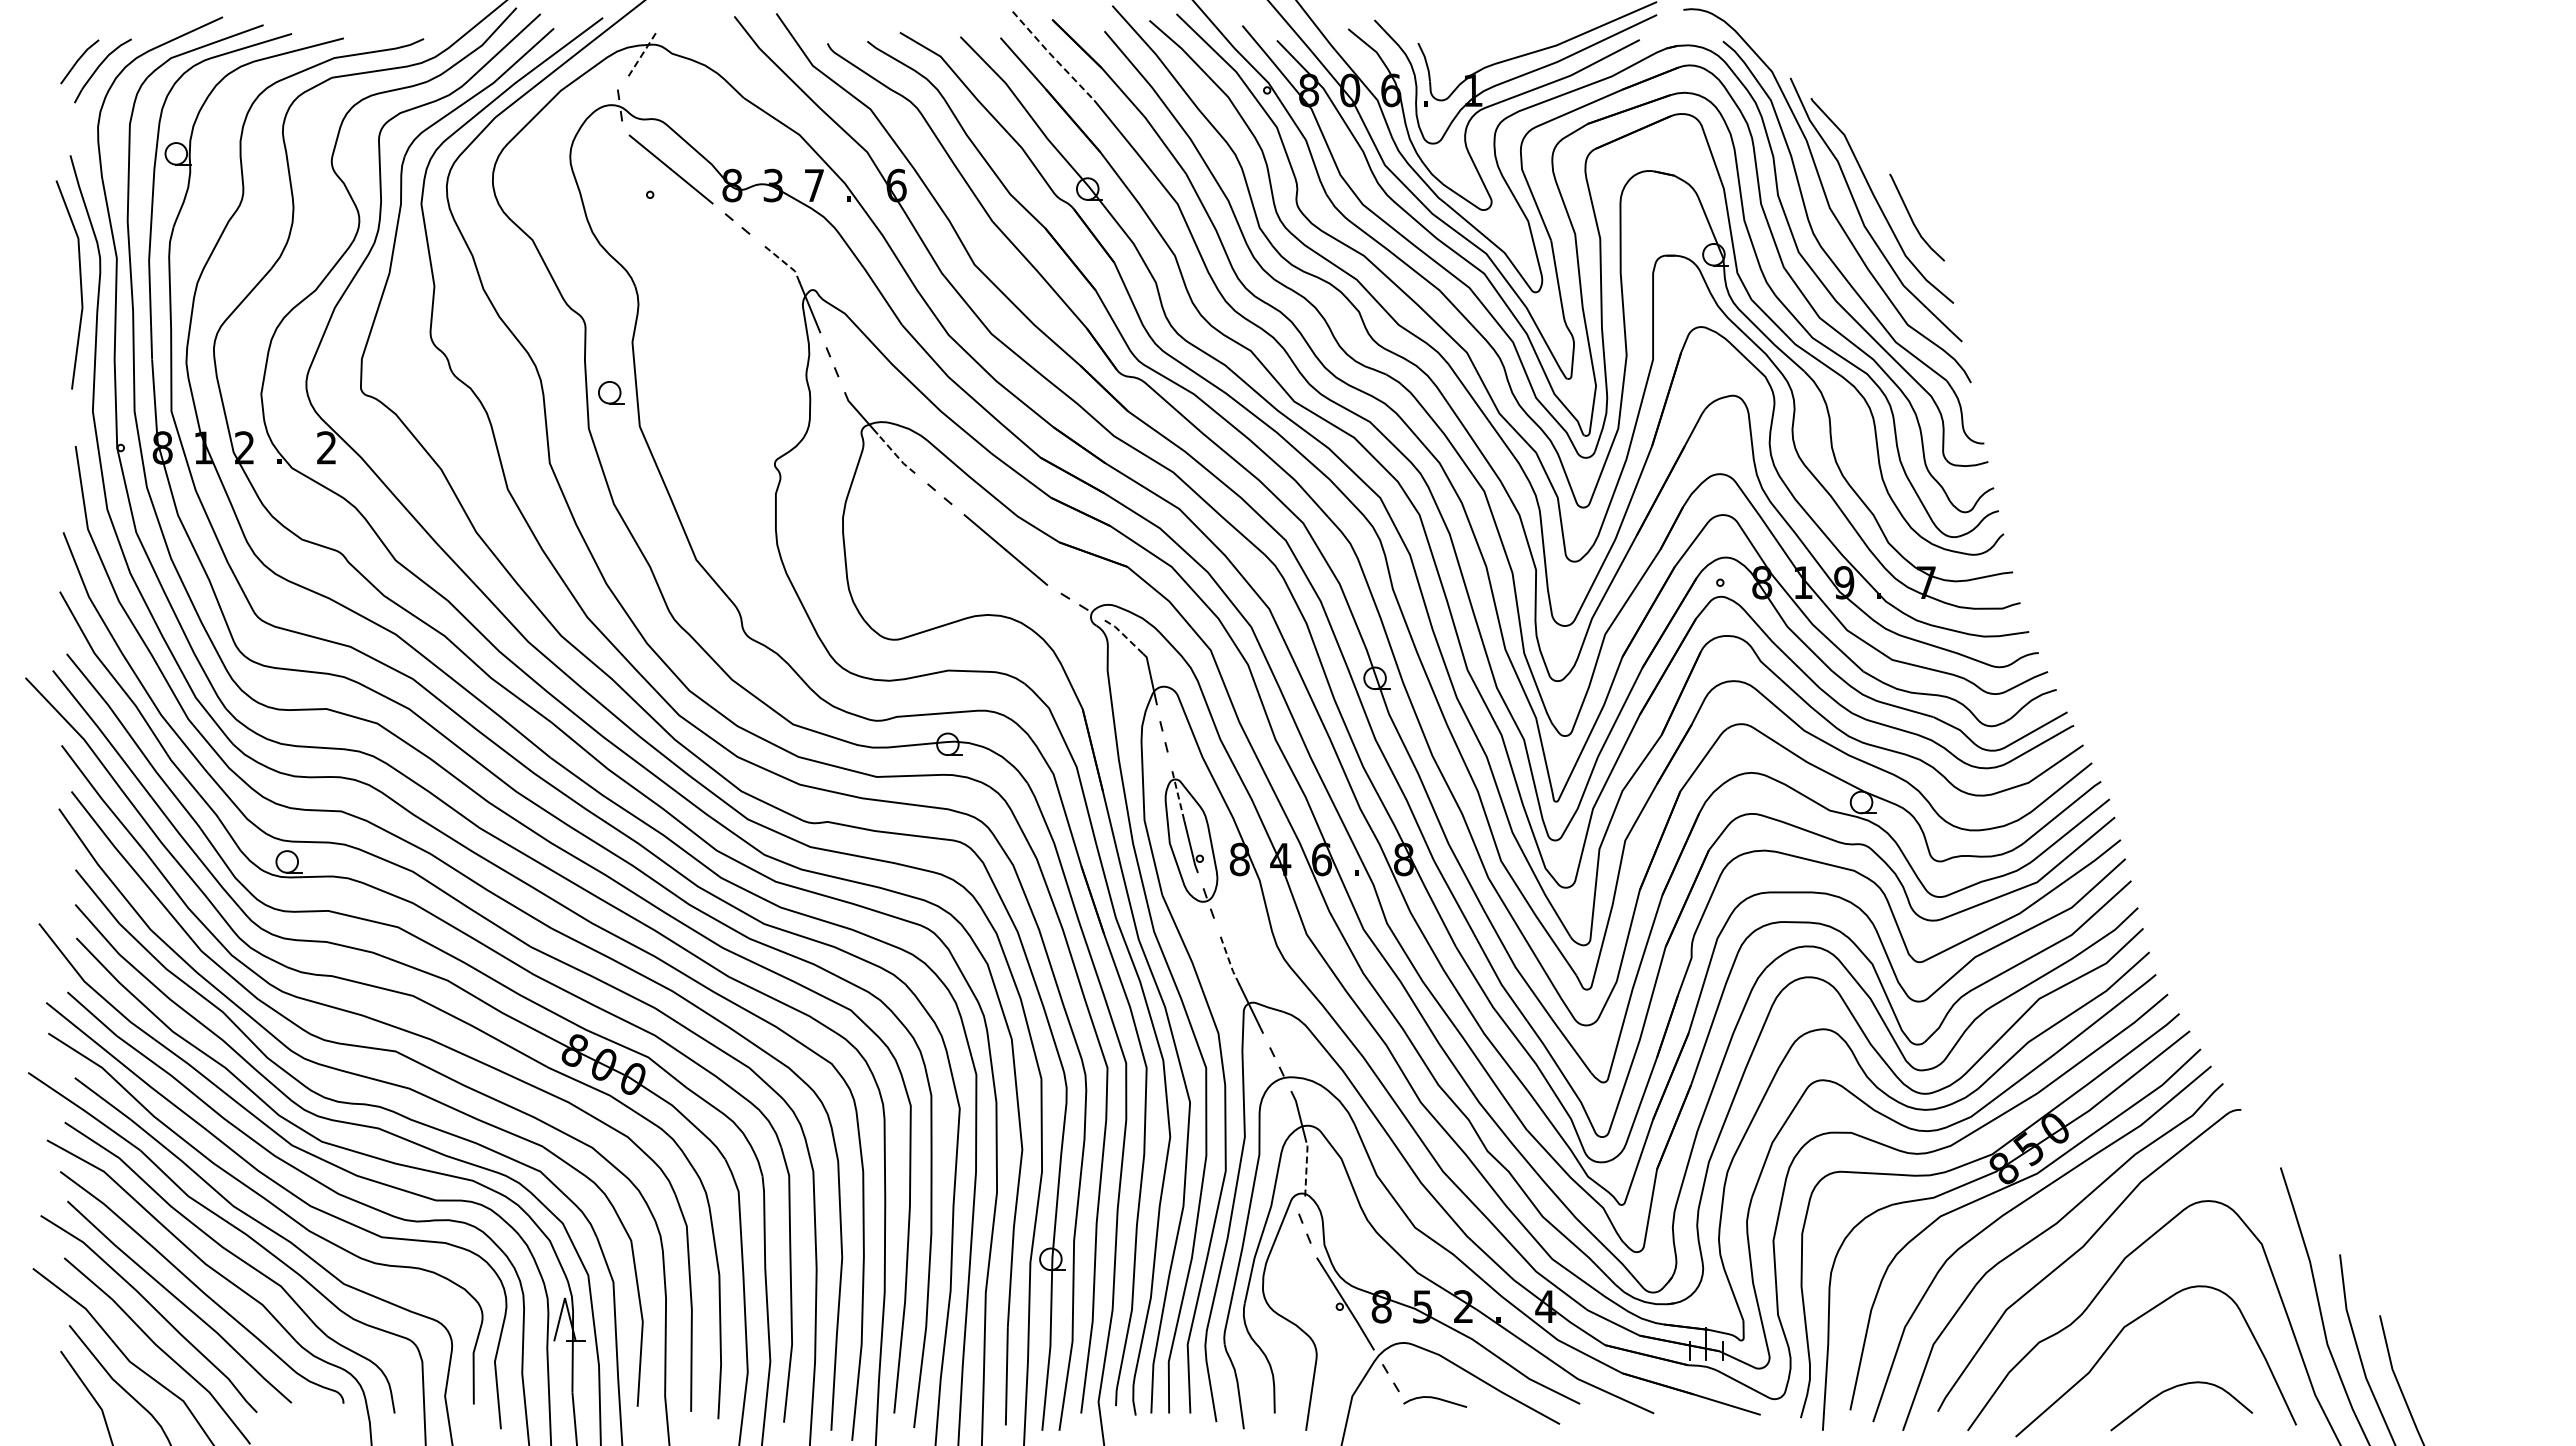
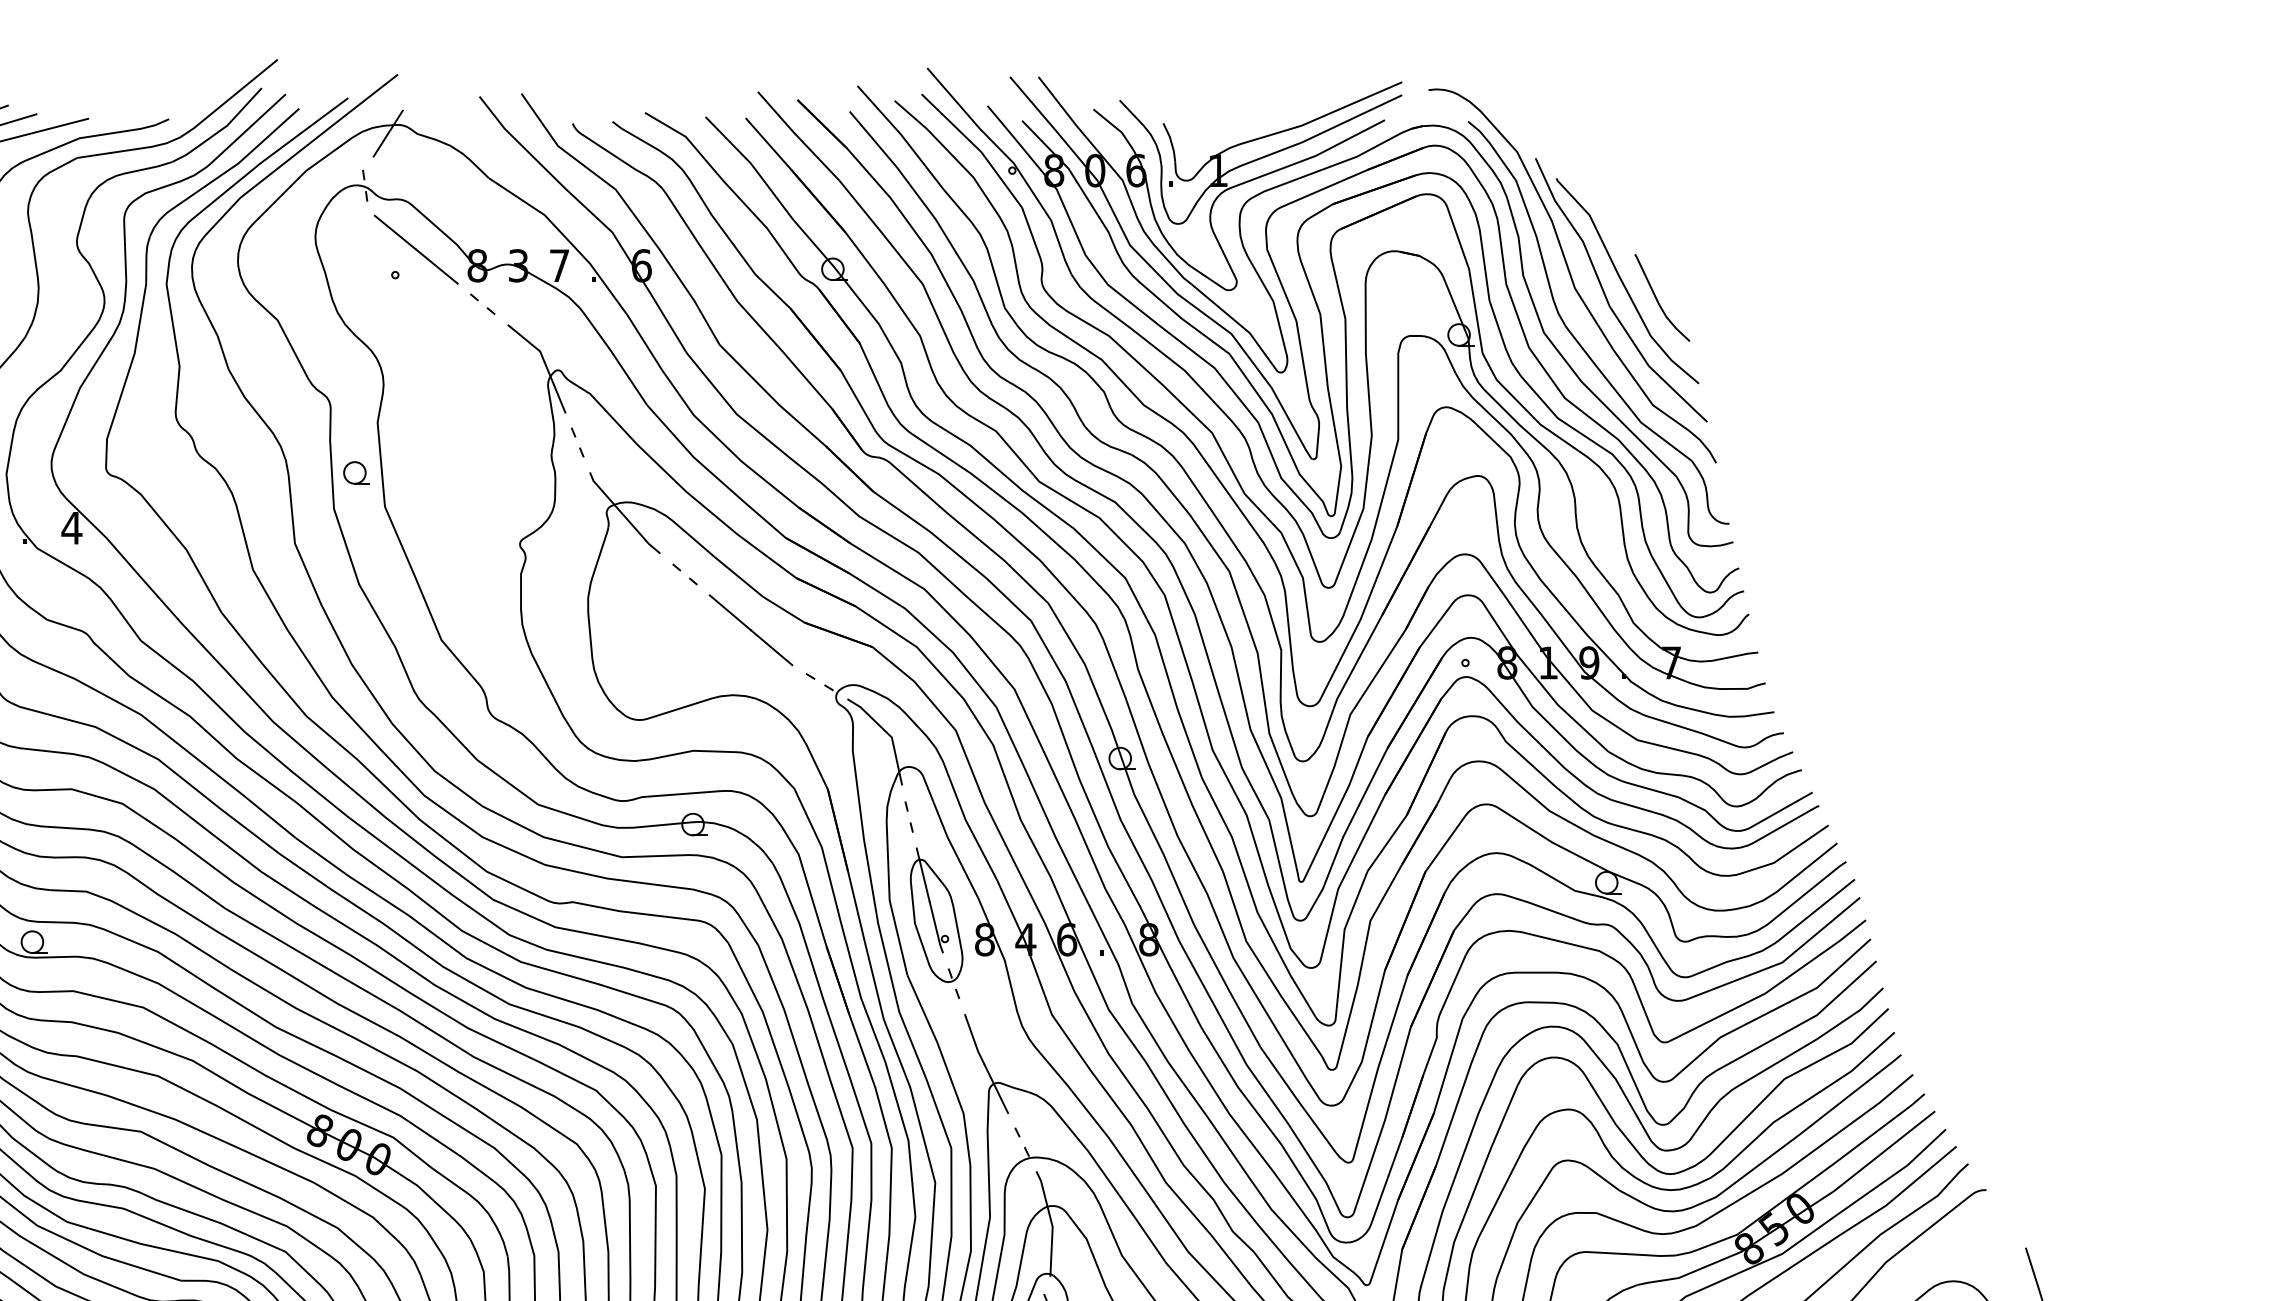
line: (643, 53) -> (388, 133), dashed -> solid
line: (1052, 56) -> (797, 136), dashed -> solid
line: (784, 262) -> (529, 342), dashed -> solid
text: (326, 447) -> (71, 527), 2 -> 4
line: (895, 454) -> (640, 534), dashed -> solid
line: (1123, 634) -> (868, 714), dashed -> solid
line: (1177, 794) -> (922, 874), dashed -> solid
line: (1228, 960) -> (973, 1040), dashed -> solid
line: (1306, 1168) -> (1051, 1248), dashed -> solid

